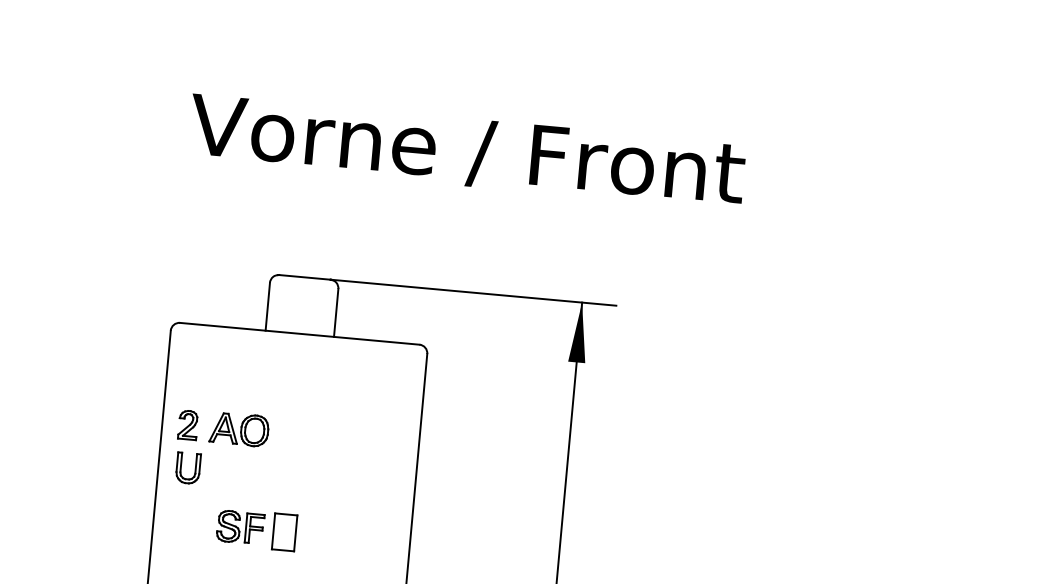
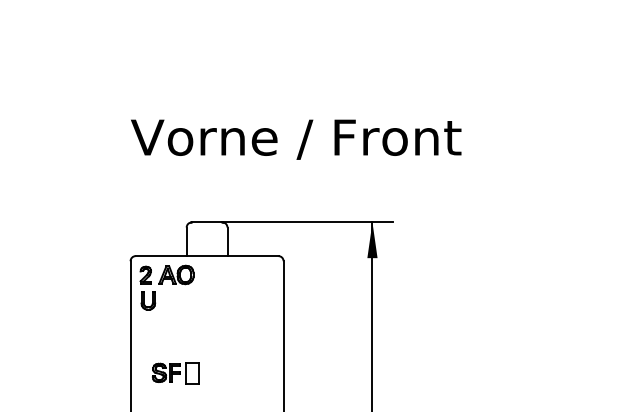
part: (220, 448) -> (166, 287), moved
part: (255, 529) -> (175, 373), moved

